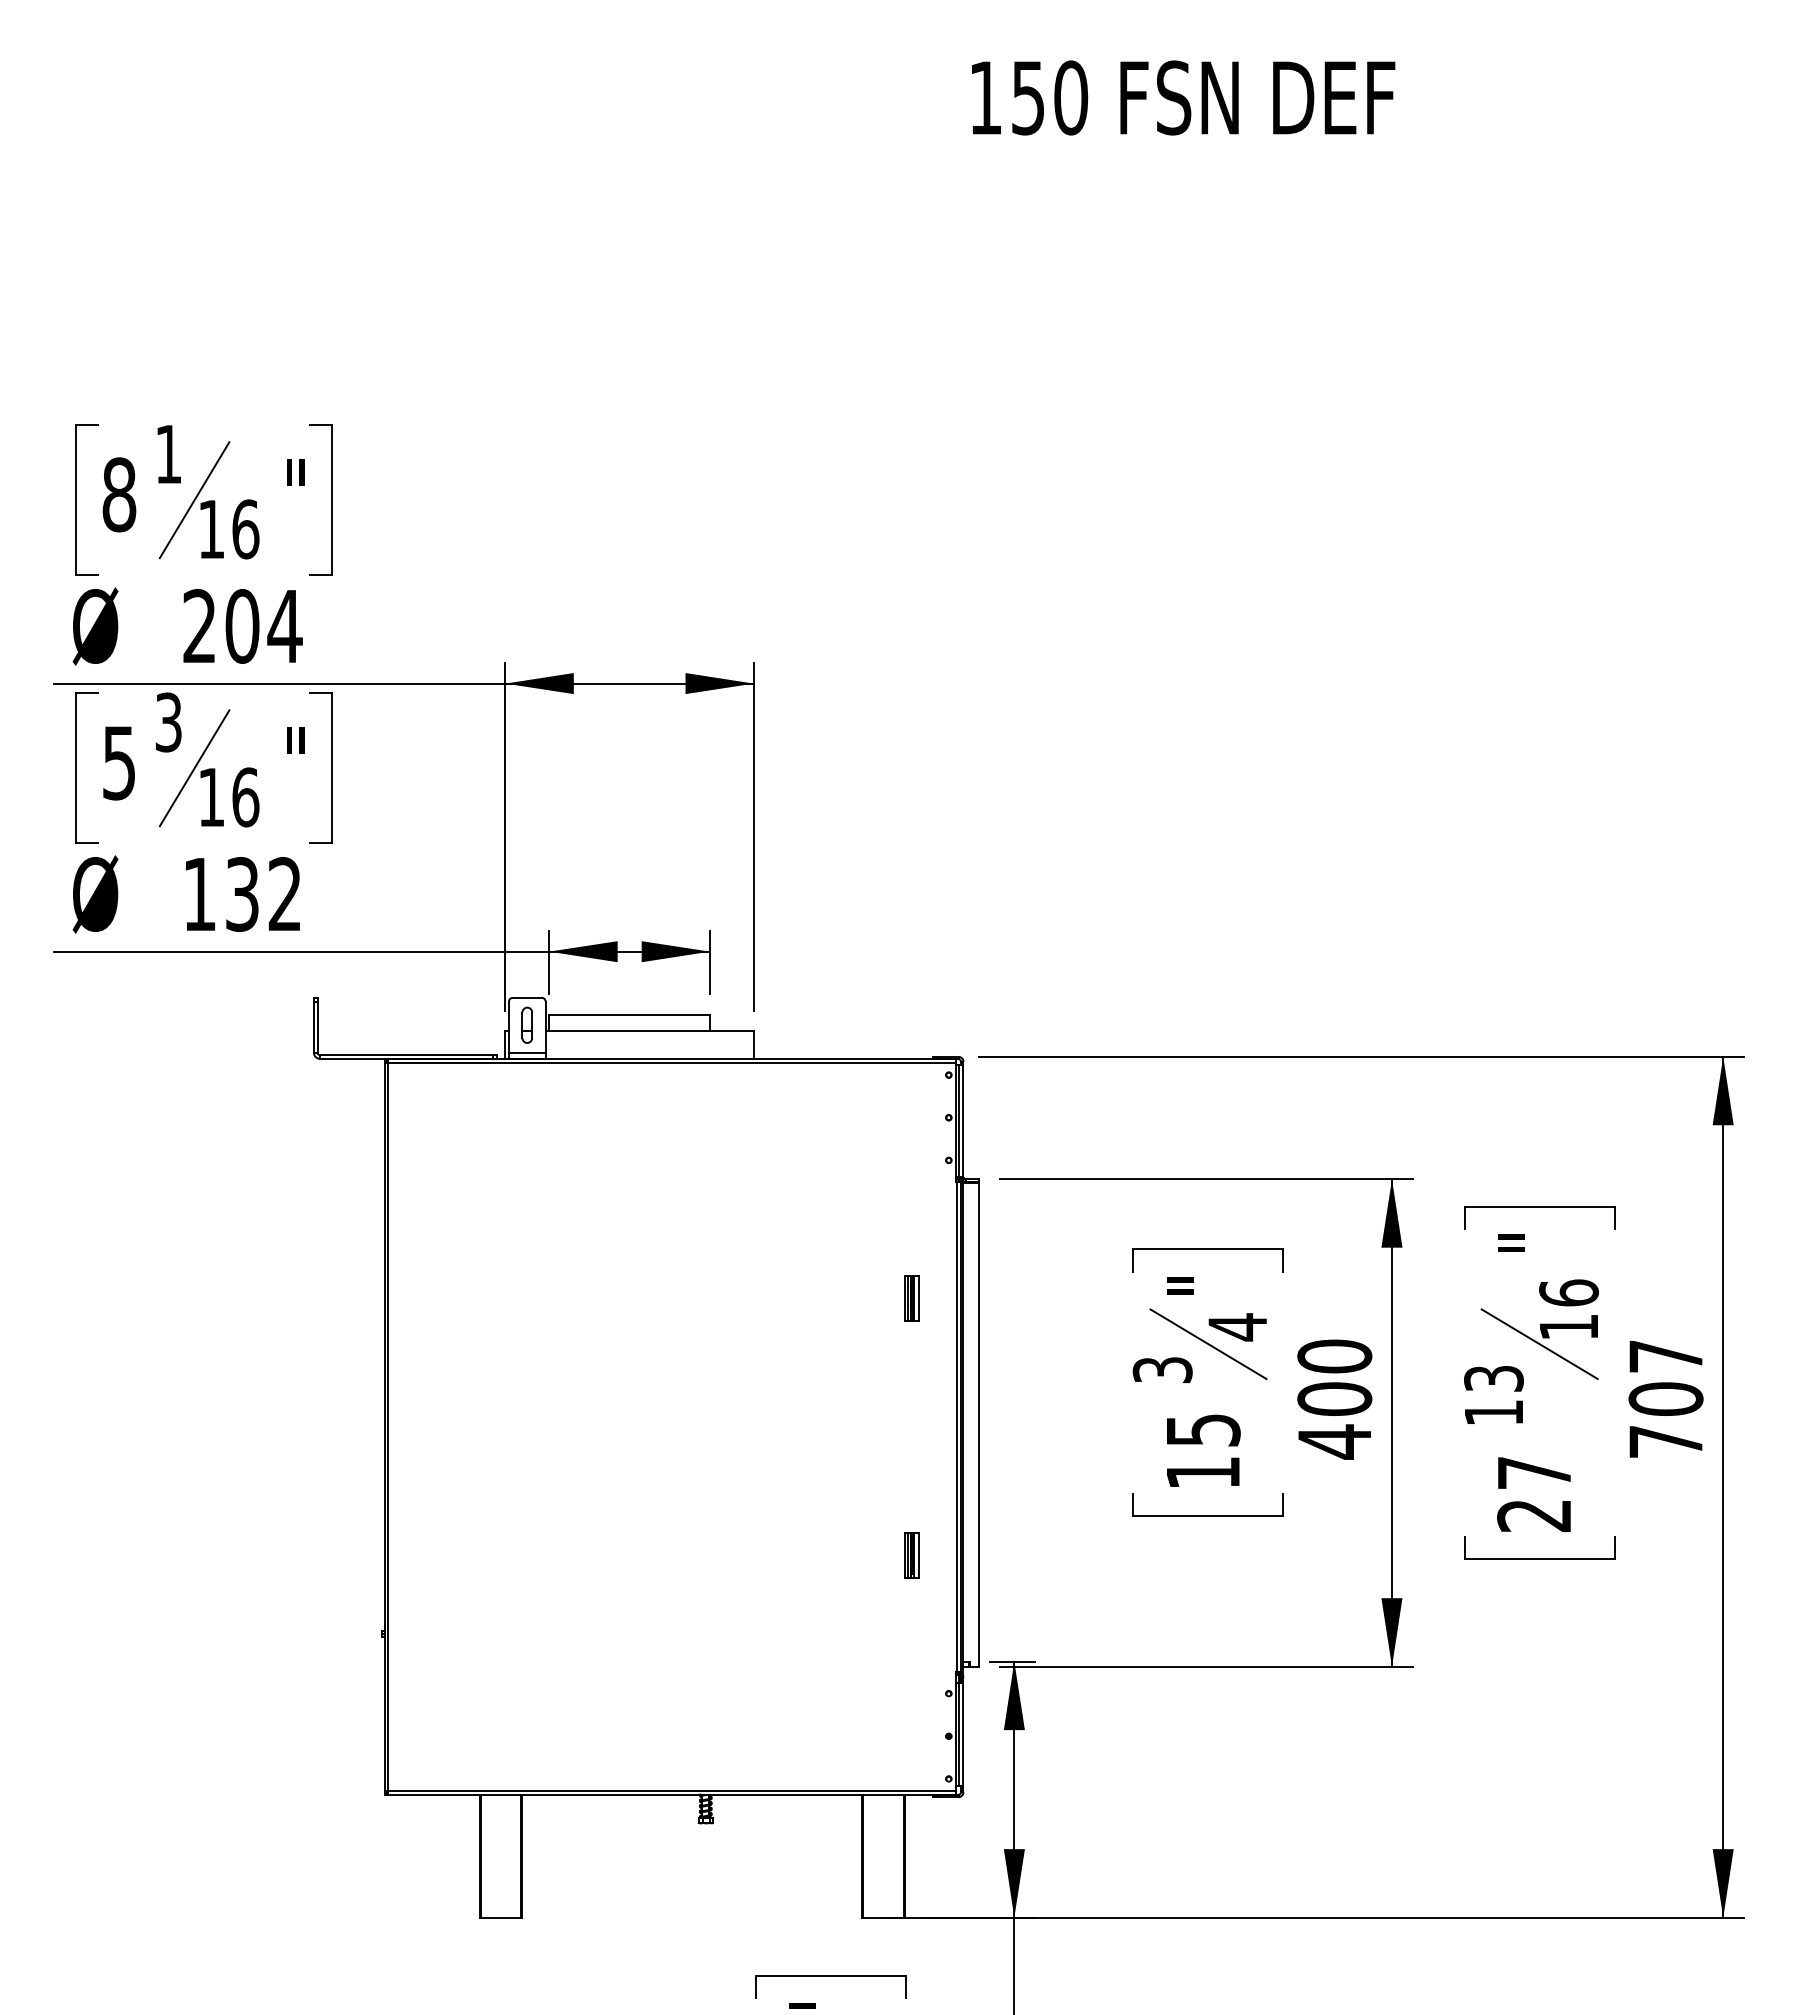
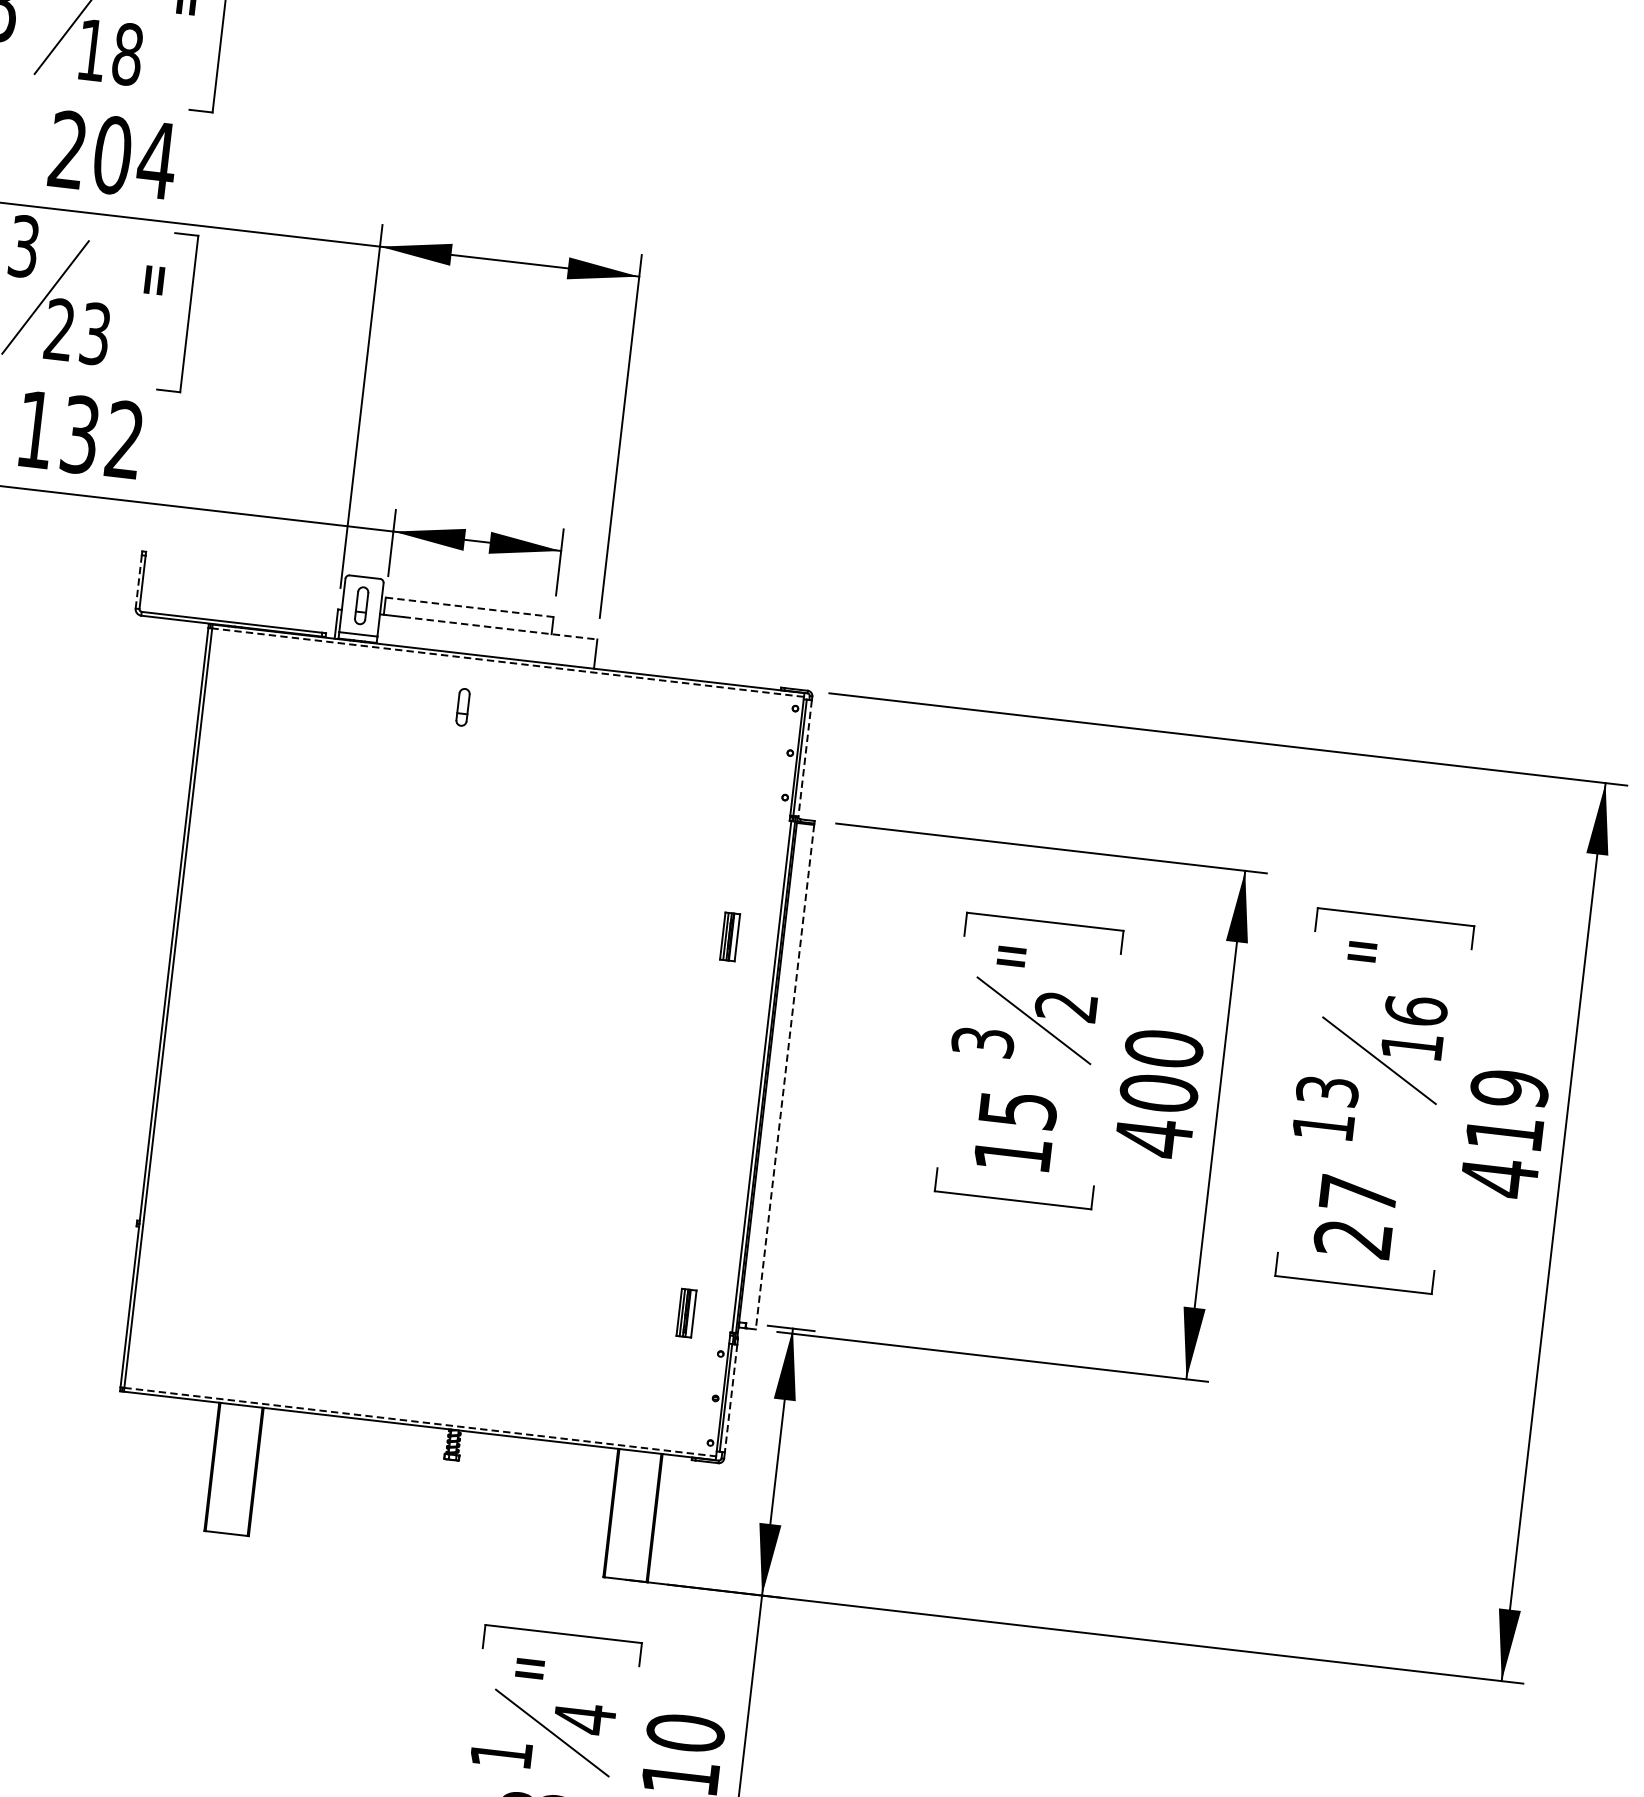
text: (245, 529) -> (127, 54), 16 -> 18
text: (228, 797) -> (77, 332), 16 -> 23
line: (630, 1014) -> (470, 606), solid -> dashed
line: (313, 1027) -> (138, 582), solid -> dashed
line: (661, 1031) -> (500, 628), solid -> dashed
line: (672, 1063) -> (508, 663), solid -> dashed
part: (633, 1109) -> (462, 706), added
line: (963, 1121) -> (805, 758), solid -> dashed
text: (1236, 1327) -> (1065, 1006), 4 -> 2
text: (1665, 1399) -> (1504, 1133), 707 -> 419
line: (979, 1424) -> (785, 1076), solid -> dashed
part: (911, 1555) -> (686, 1312), moved
line: (963, 1734) -> (731, 1398), solid -> dashed
line: (672, 1790) -> (420, 1421), solid -> dashed

